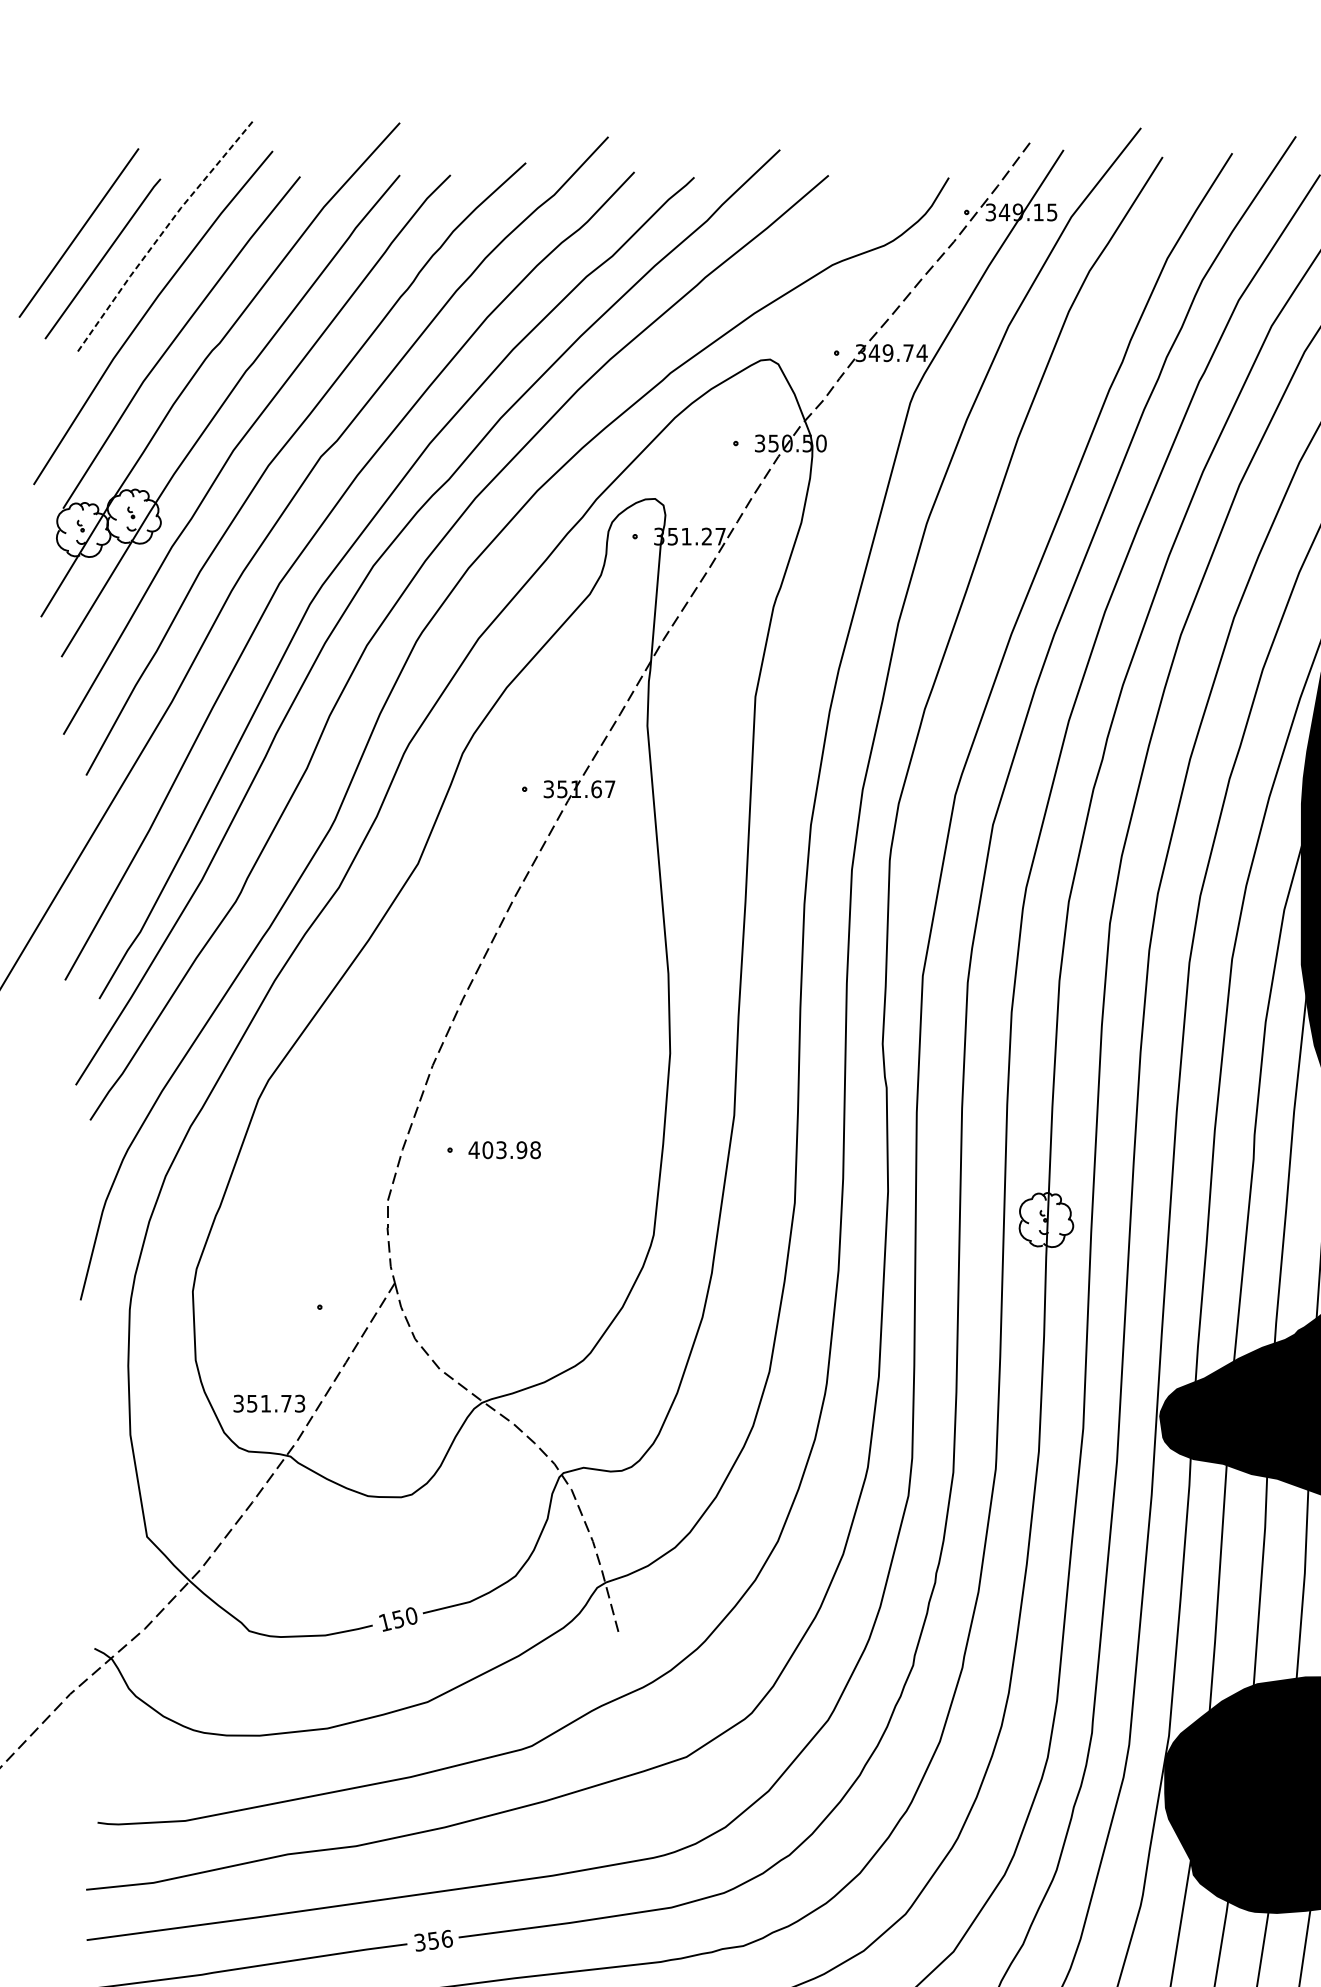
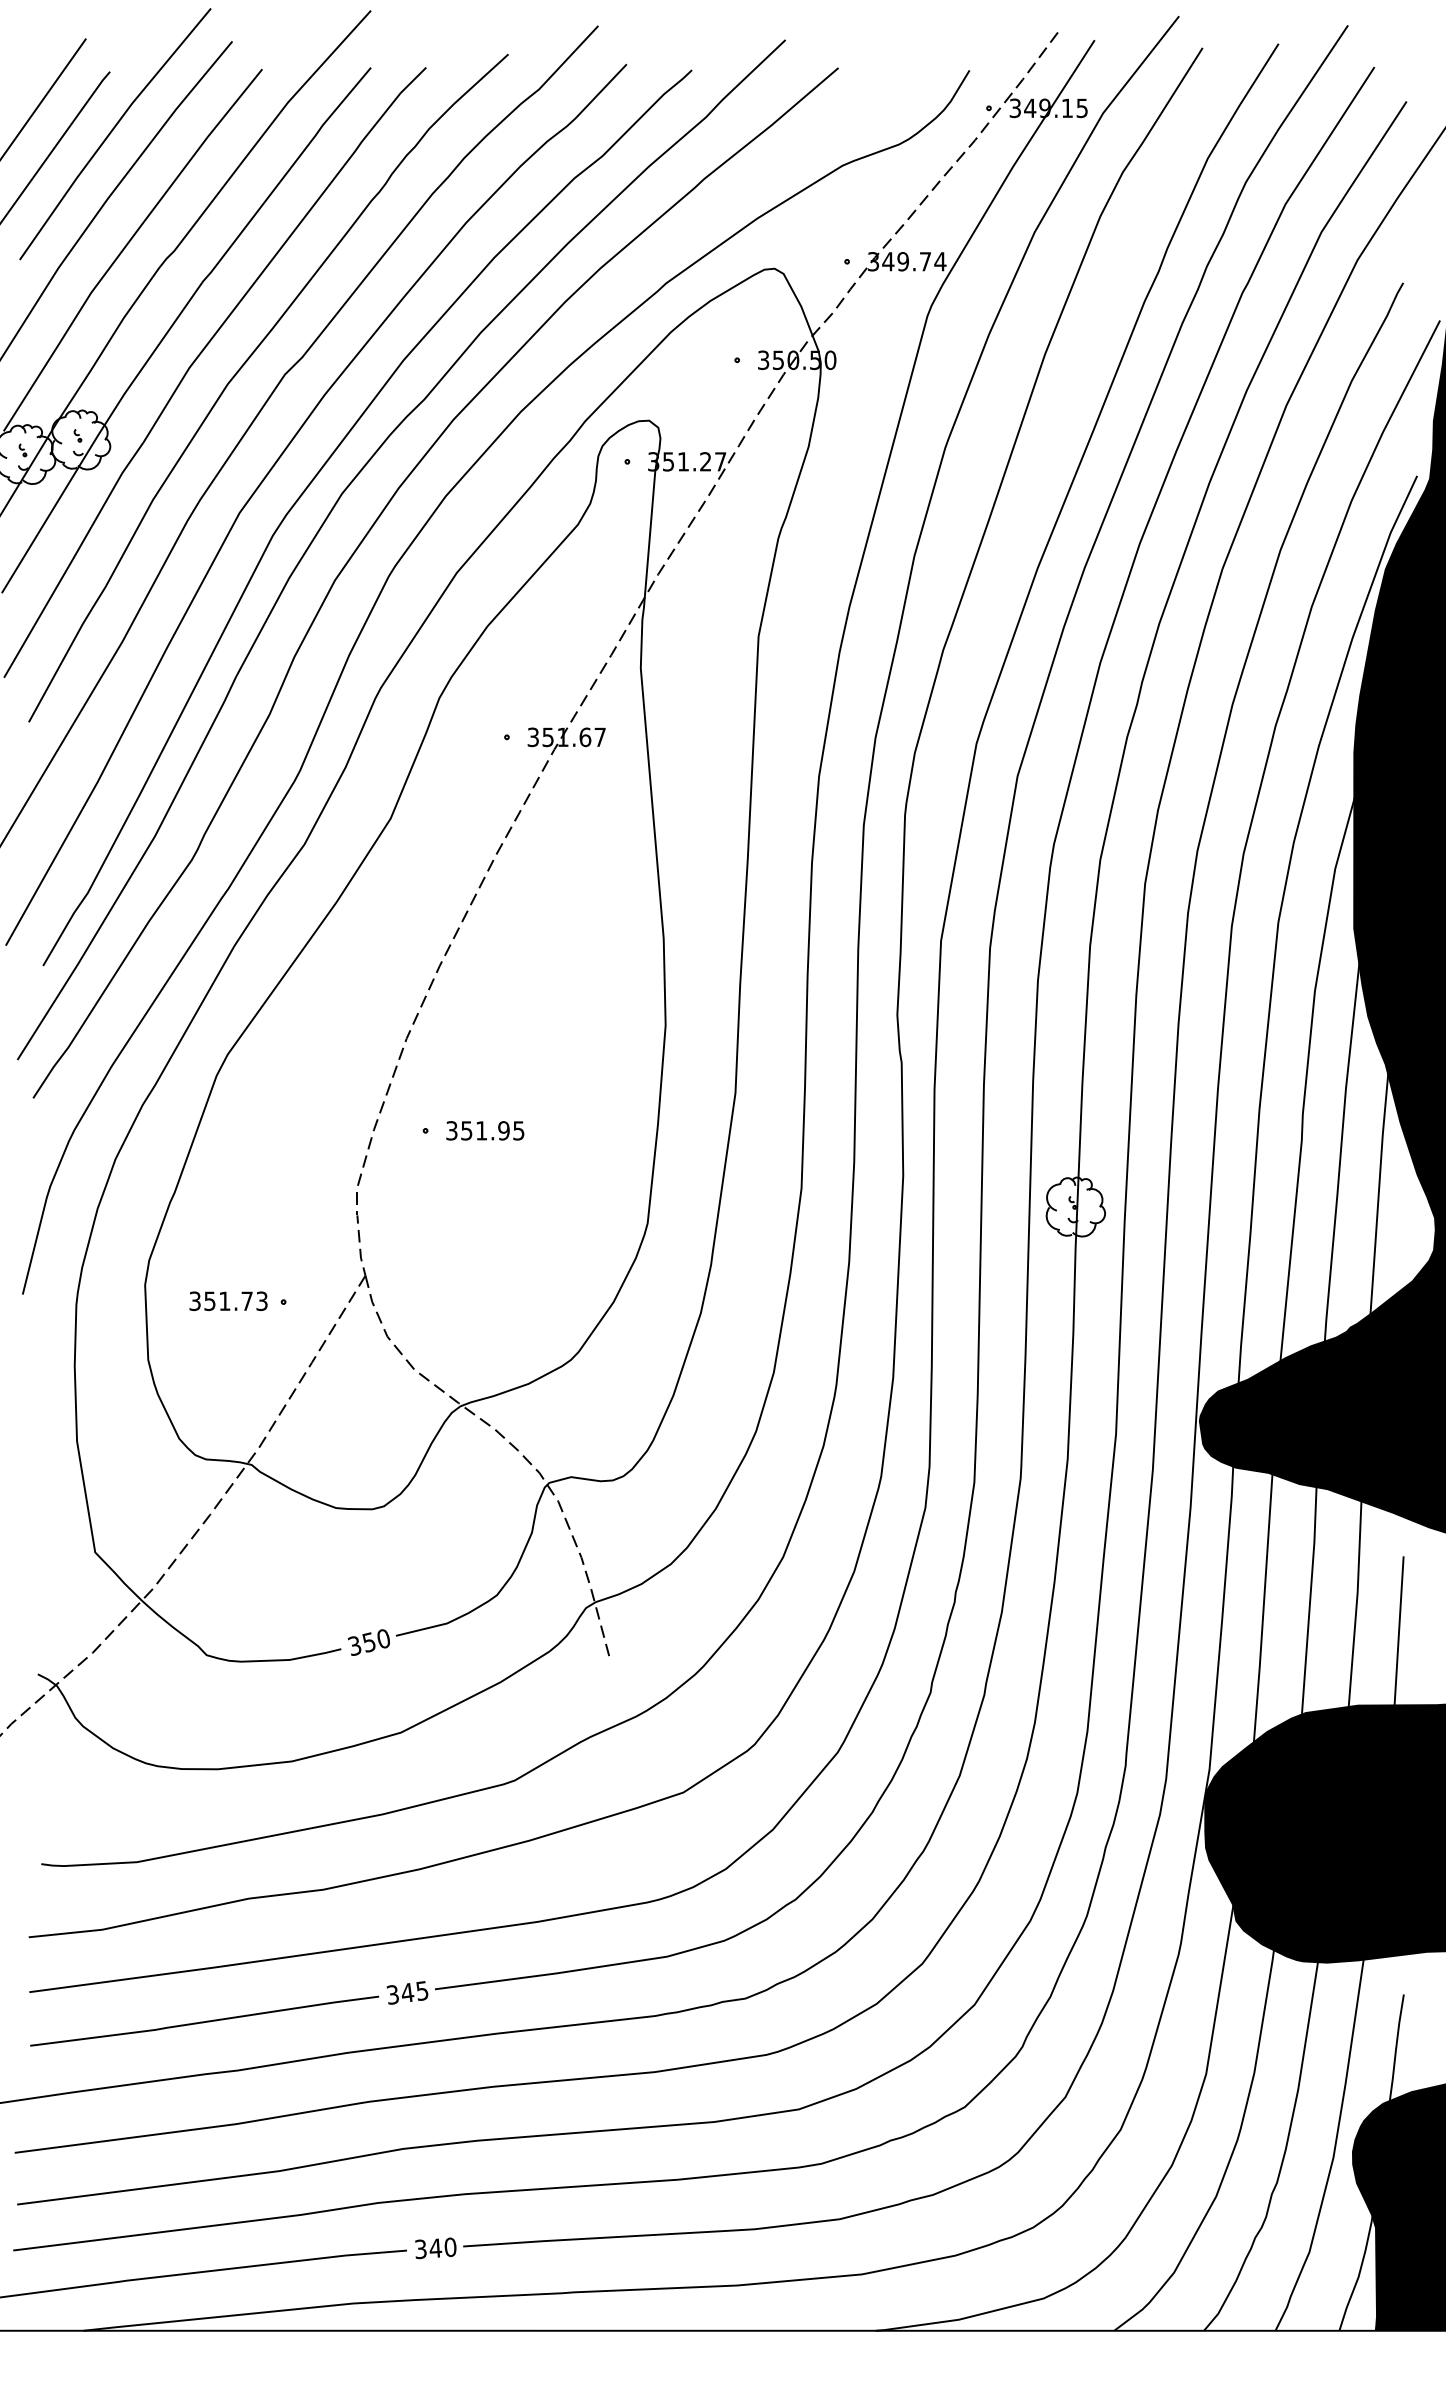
line: (162, 233) -> (111, 131), dashed -> solid
text: (504, 1149) -> (484, 1130), 403.98 -> 351.95
text: (269, 1403) -> (228, 1300), moved
text: (384, 1622) -> (354, 1645), 150 -> 350
text: (439, 1939) -> (414, 1991), 356 -> 345

